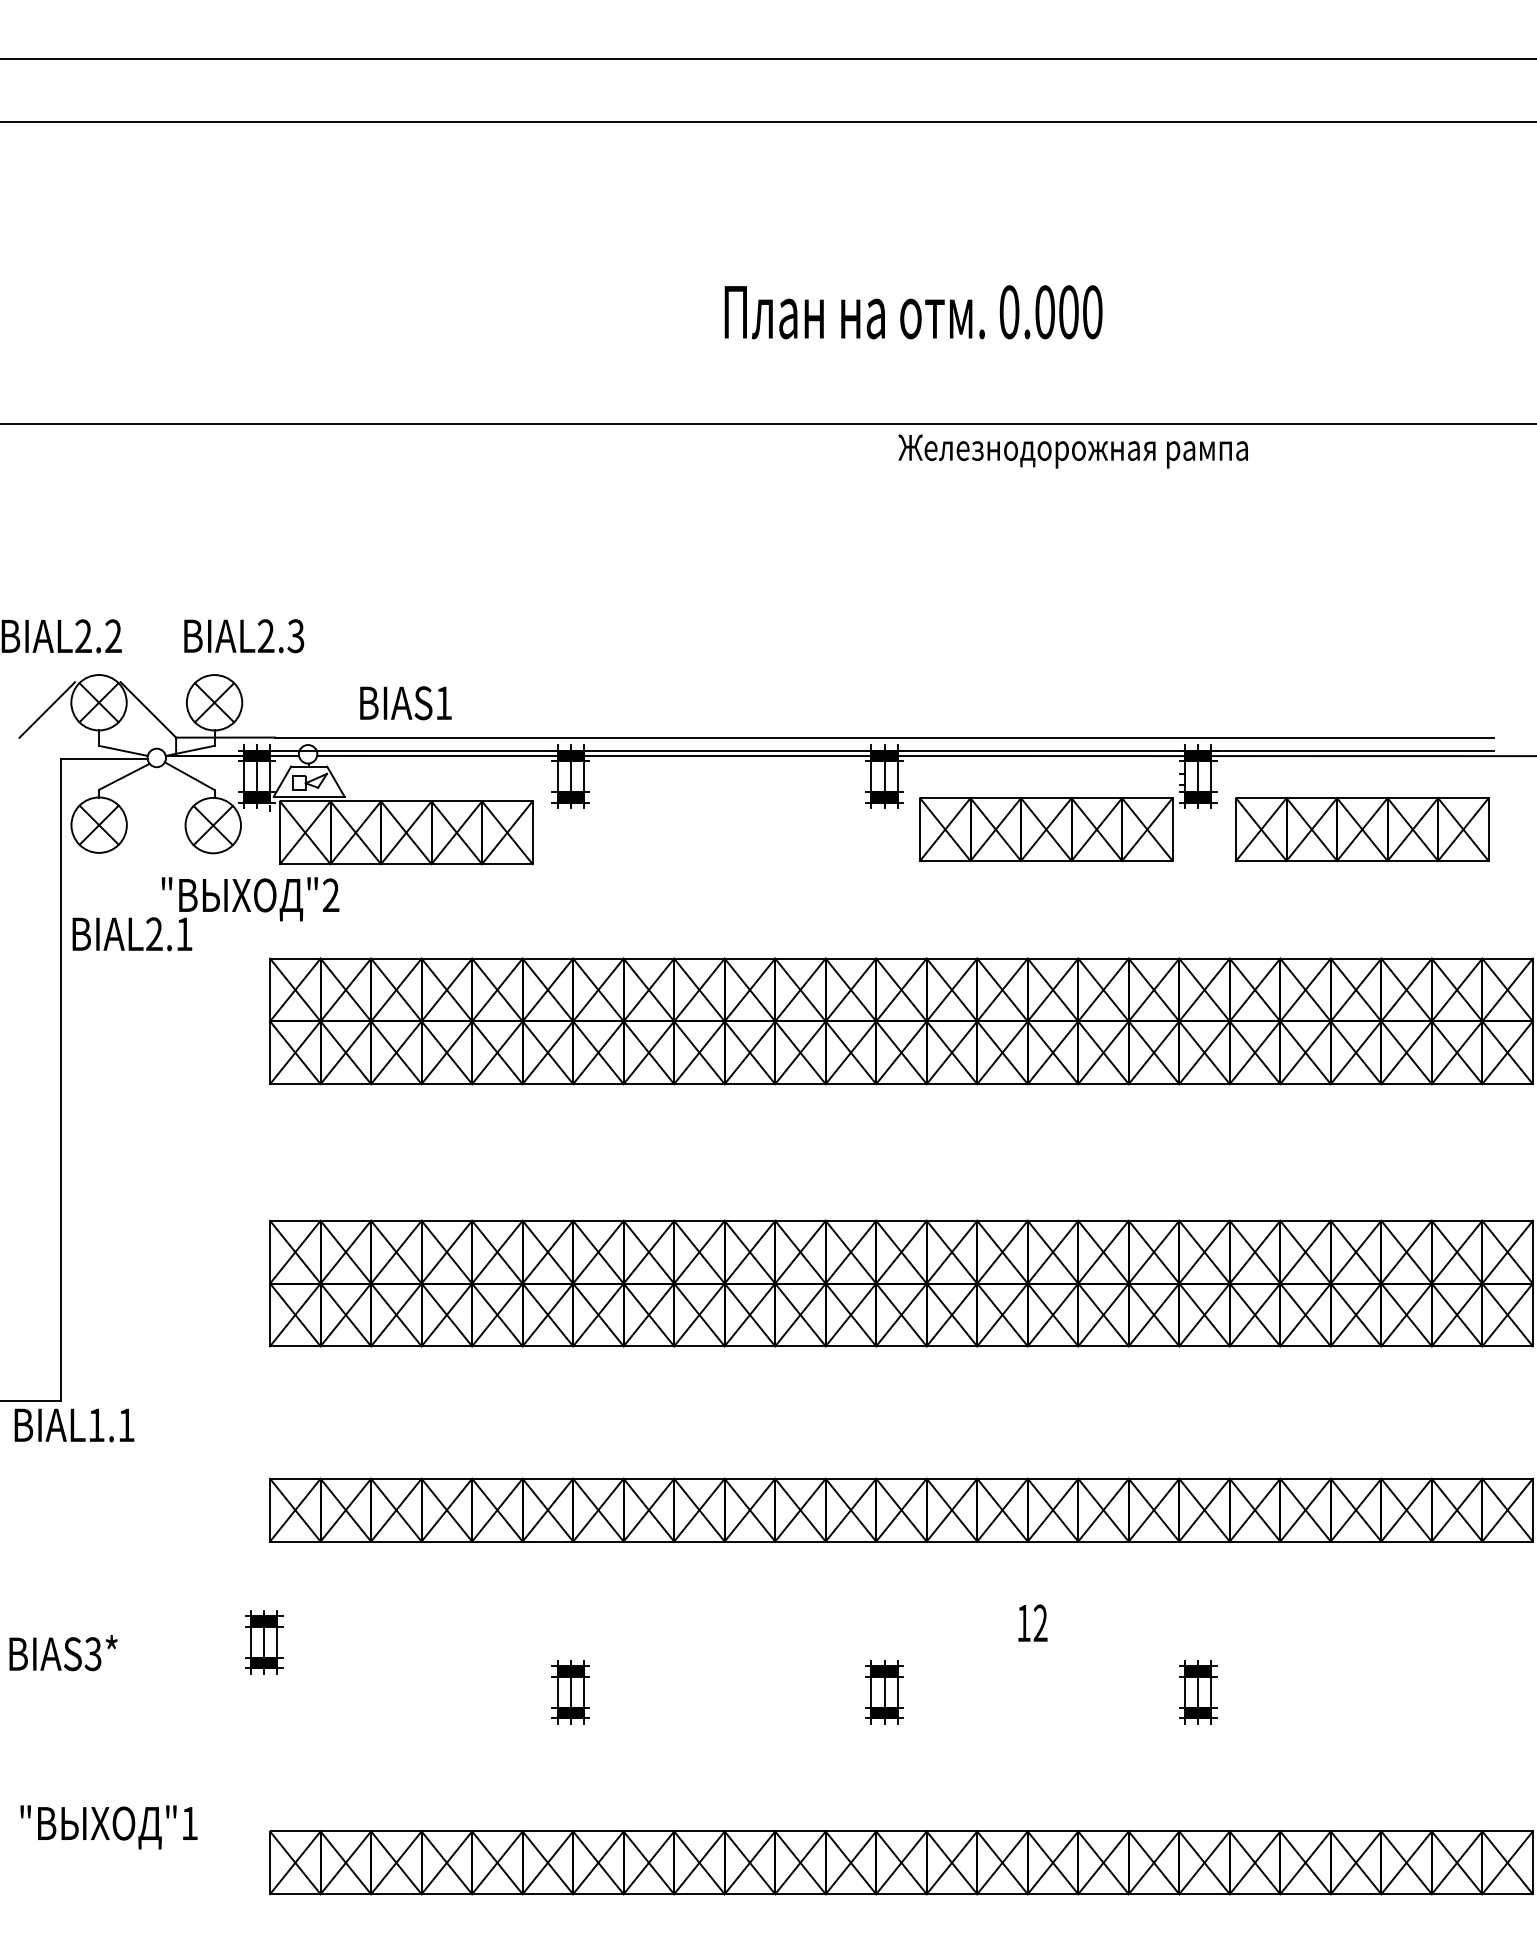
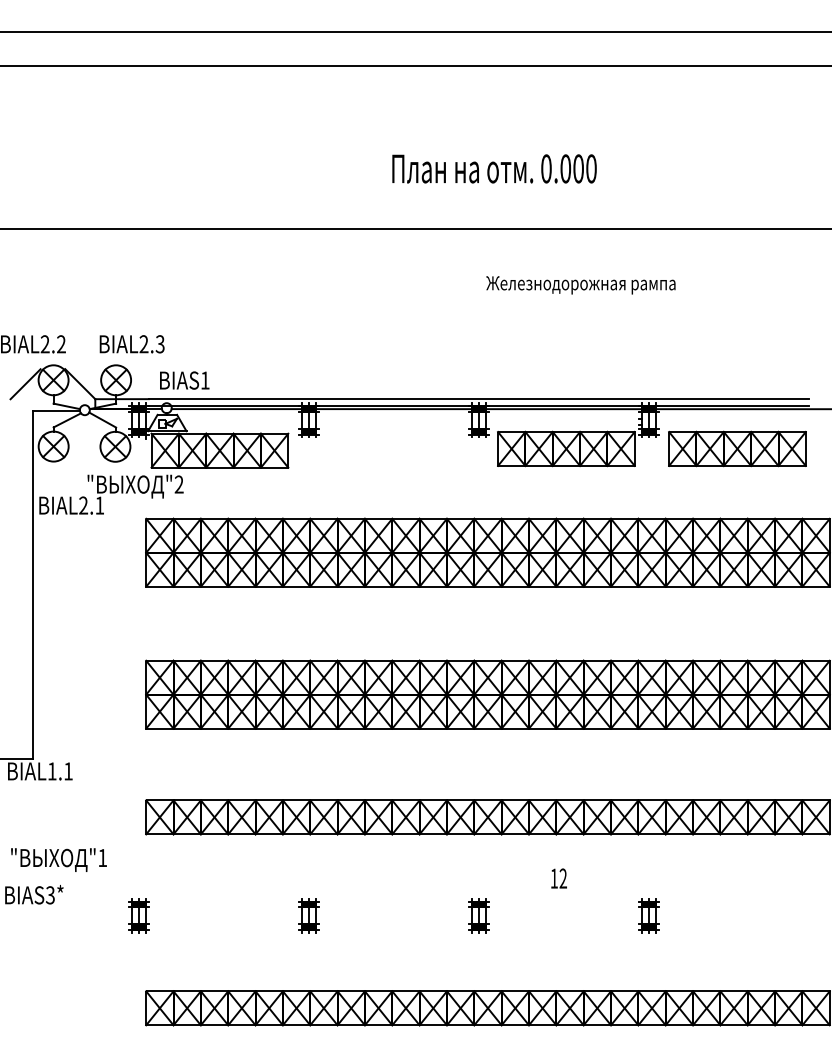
text: (1072, 451) -> (580, 285), moved
text: (405, 703) -> (184, 380), moved
part: (263, 1641) -> (138, 915), moved
text: (108, 1826) -> (58, 859), moved

